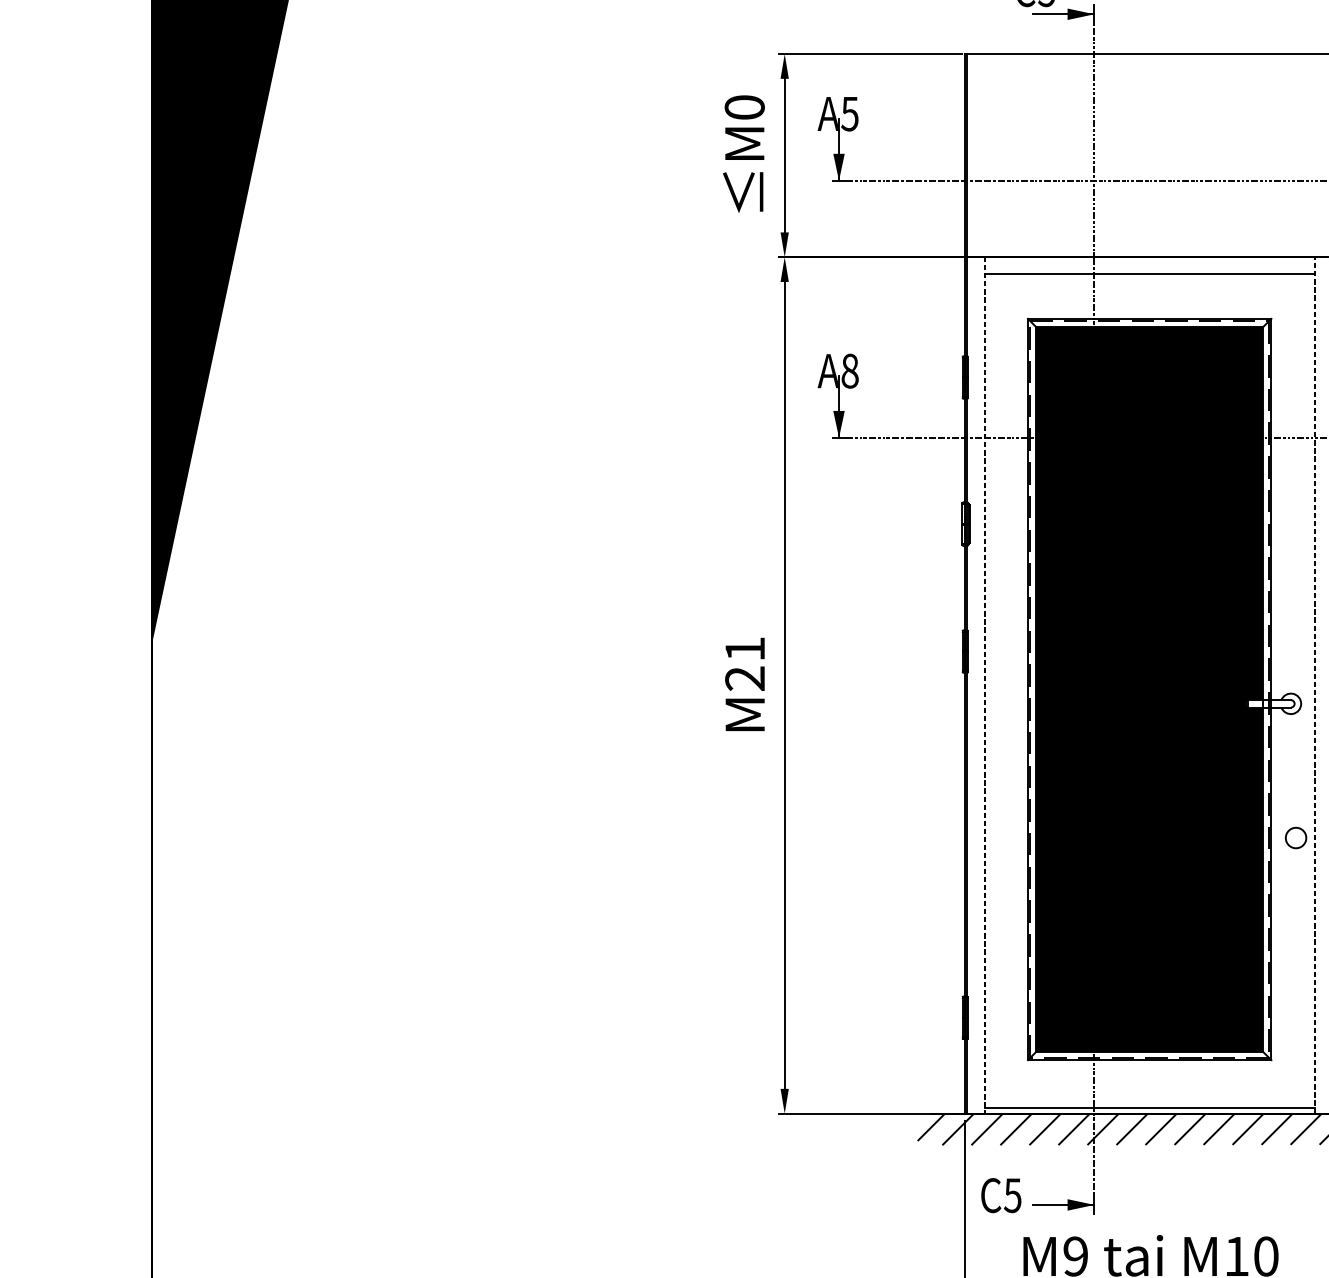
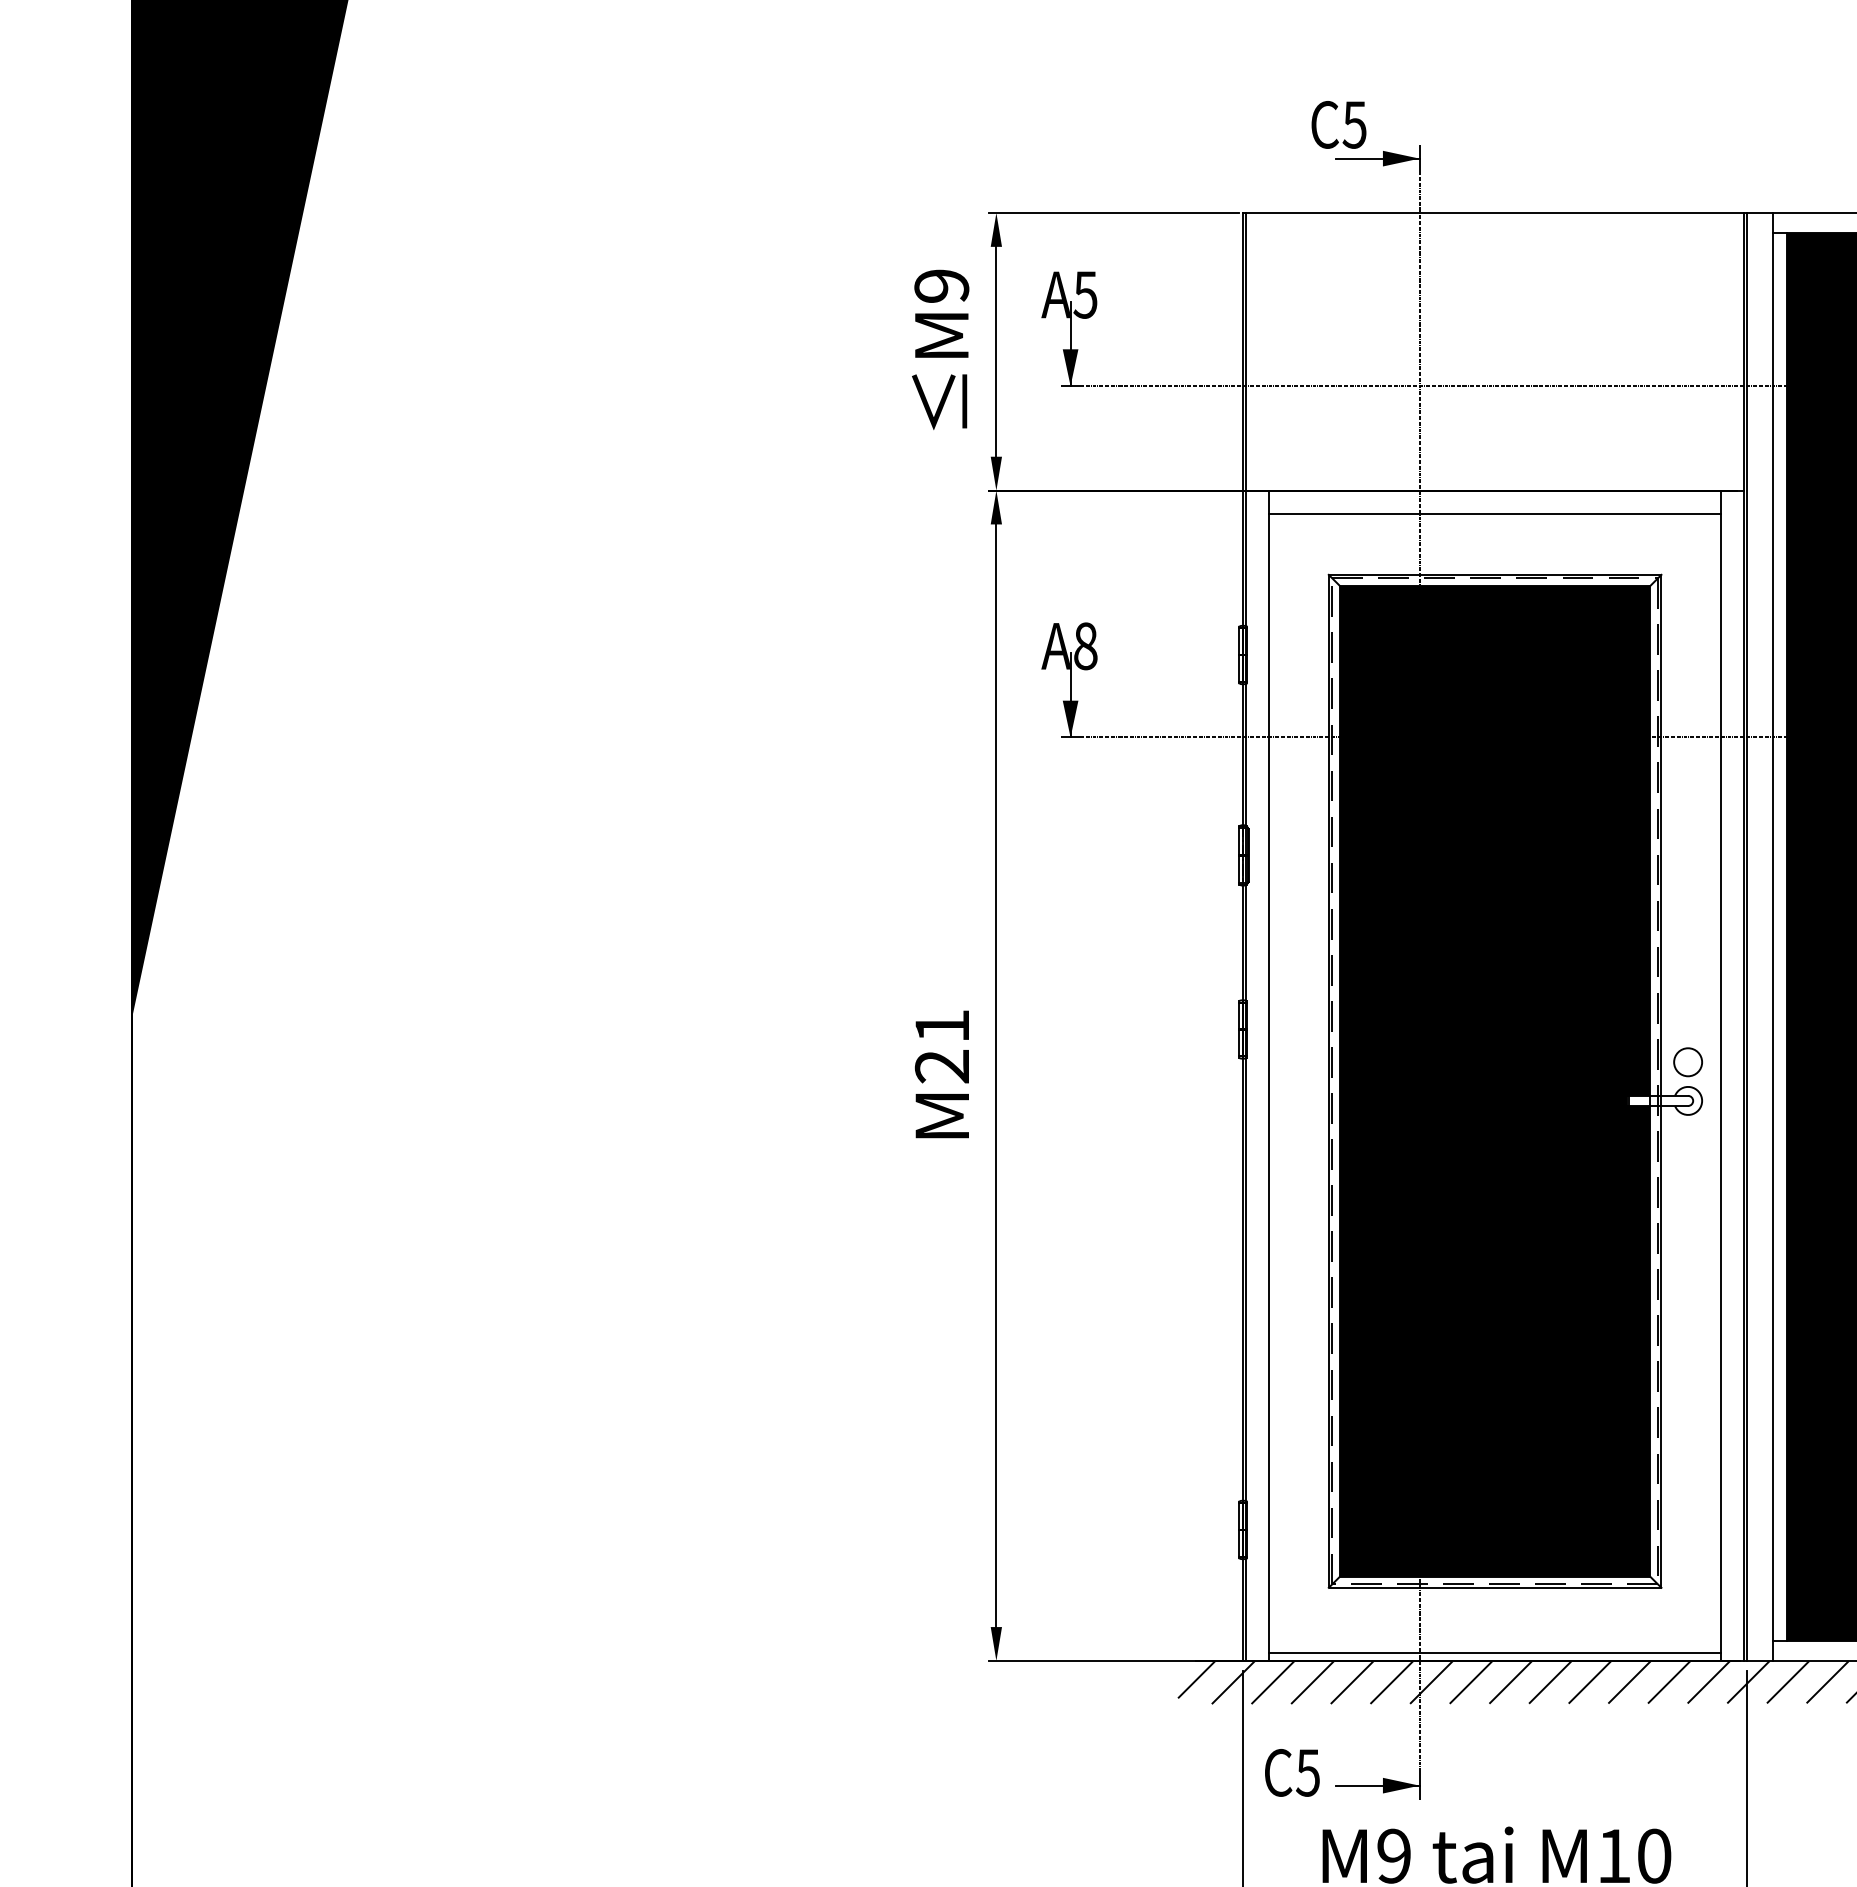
text: (744, 107) -> (941, 285), M0 -> M9
line: (984, 685) -> (1269, 1076), dashed -> solid
line: (1314, 685) -> (1720, 1075), dashed -> solid
circle: (1295, 838) -> (1687, 1062), moved

